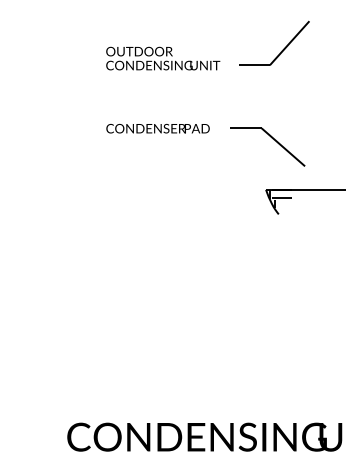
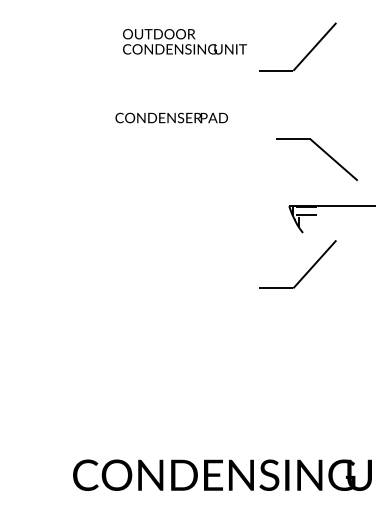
text: (163, 58) -> (185, 41), moved
text: (157, 128) -> (171, 117), moved
part: (272, 139) -> (322, 151), moved
part: (282, 249) -> (307, 271), added

